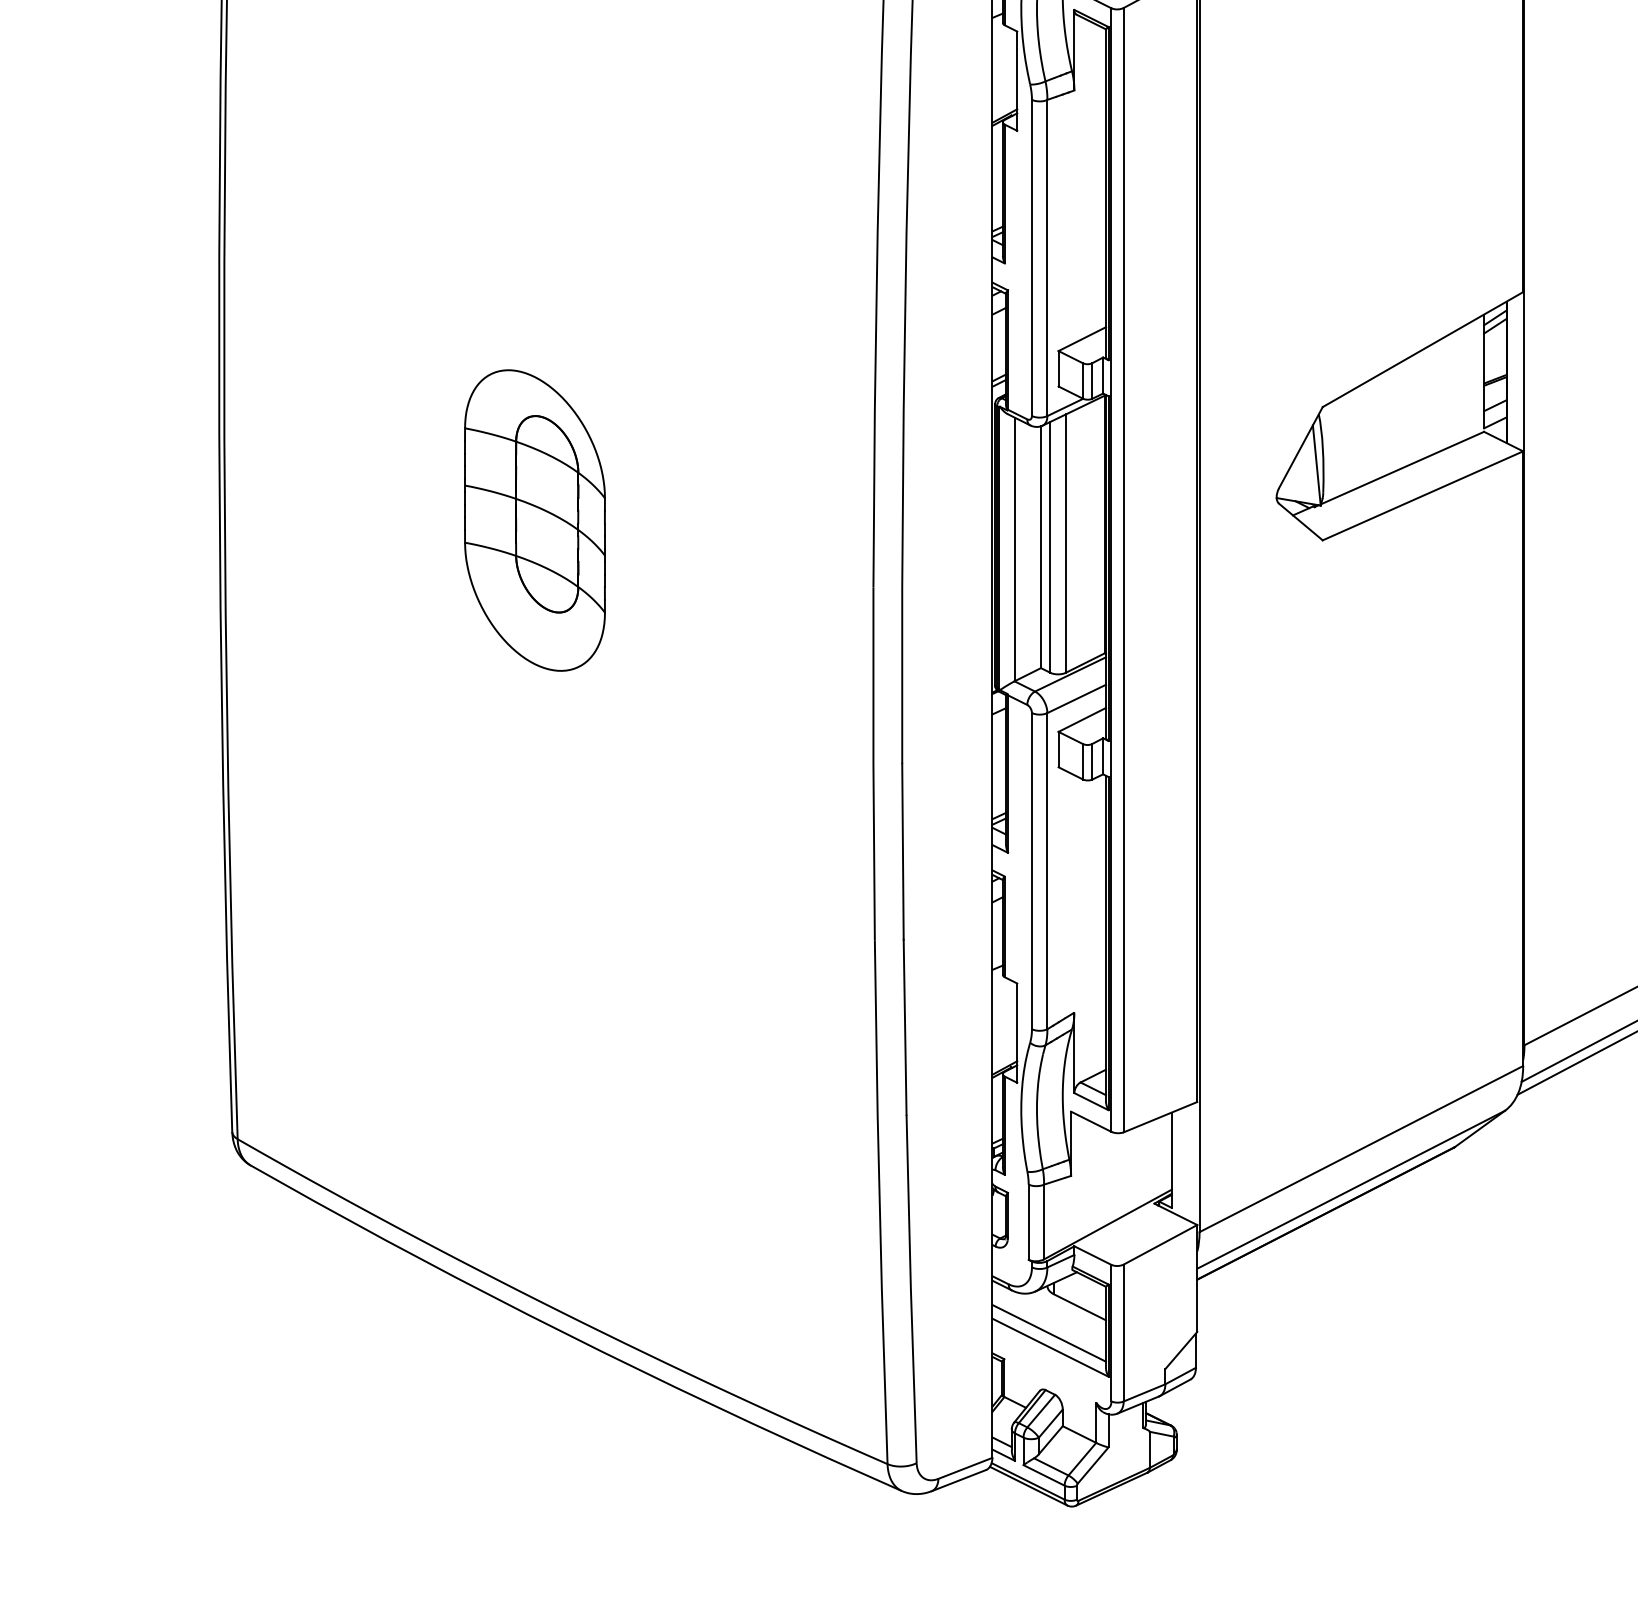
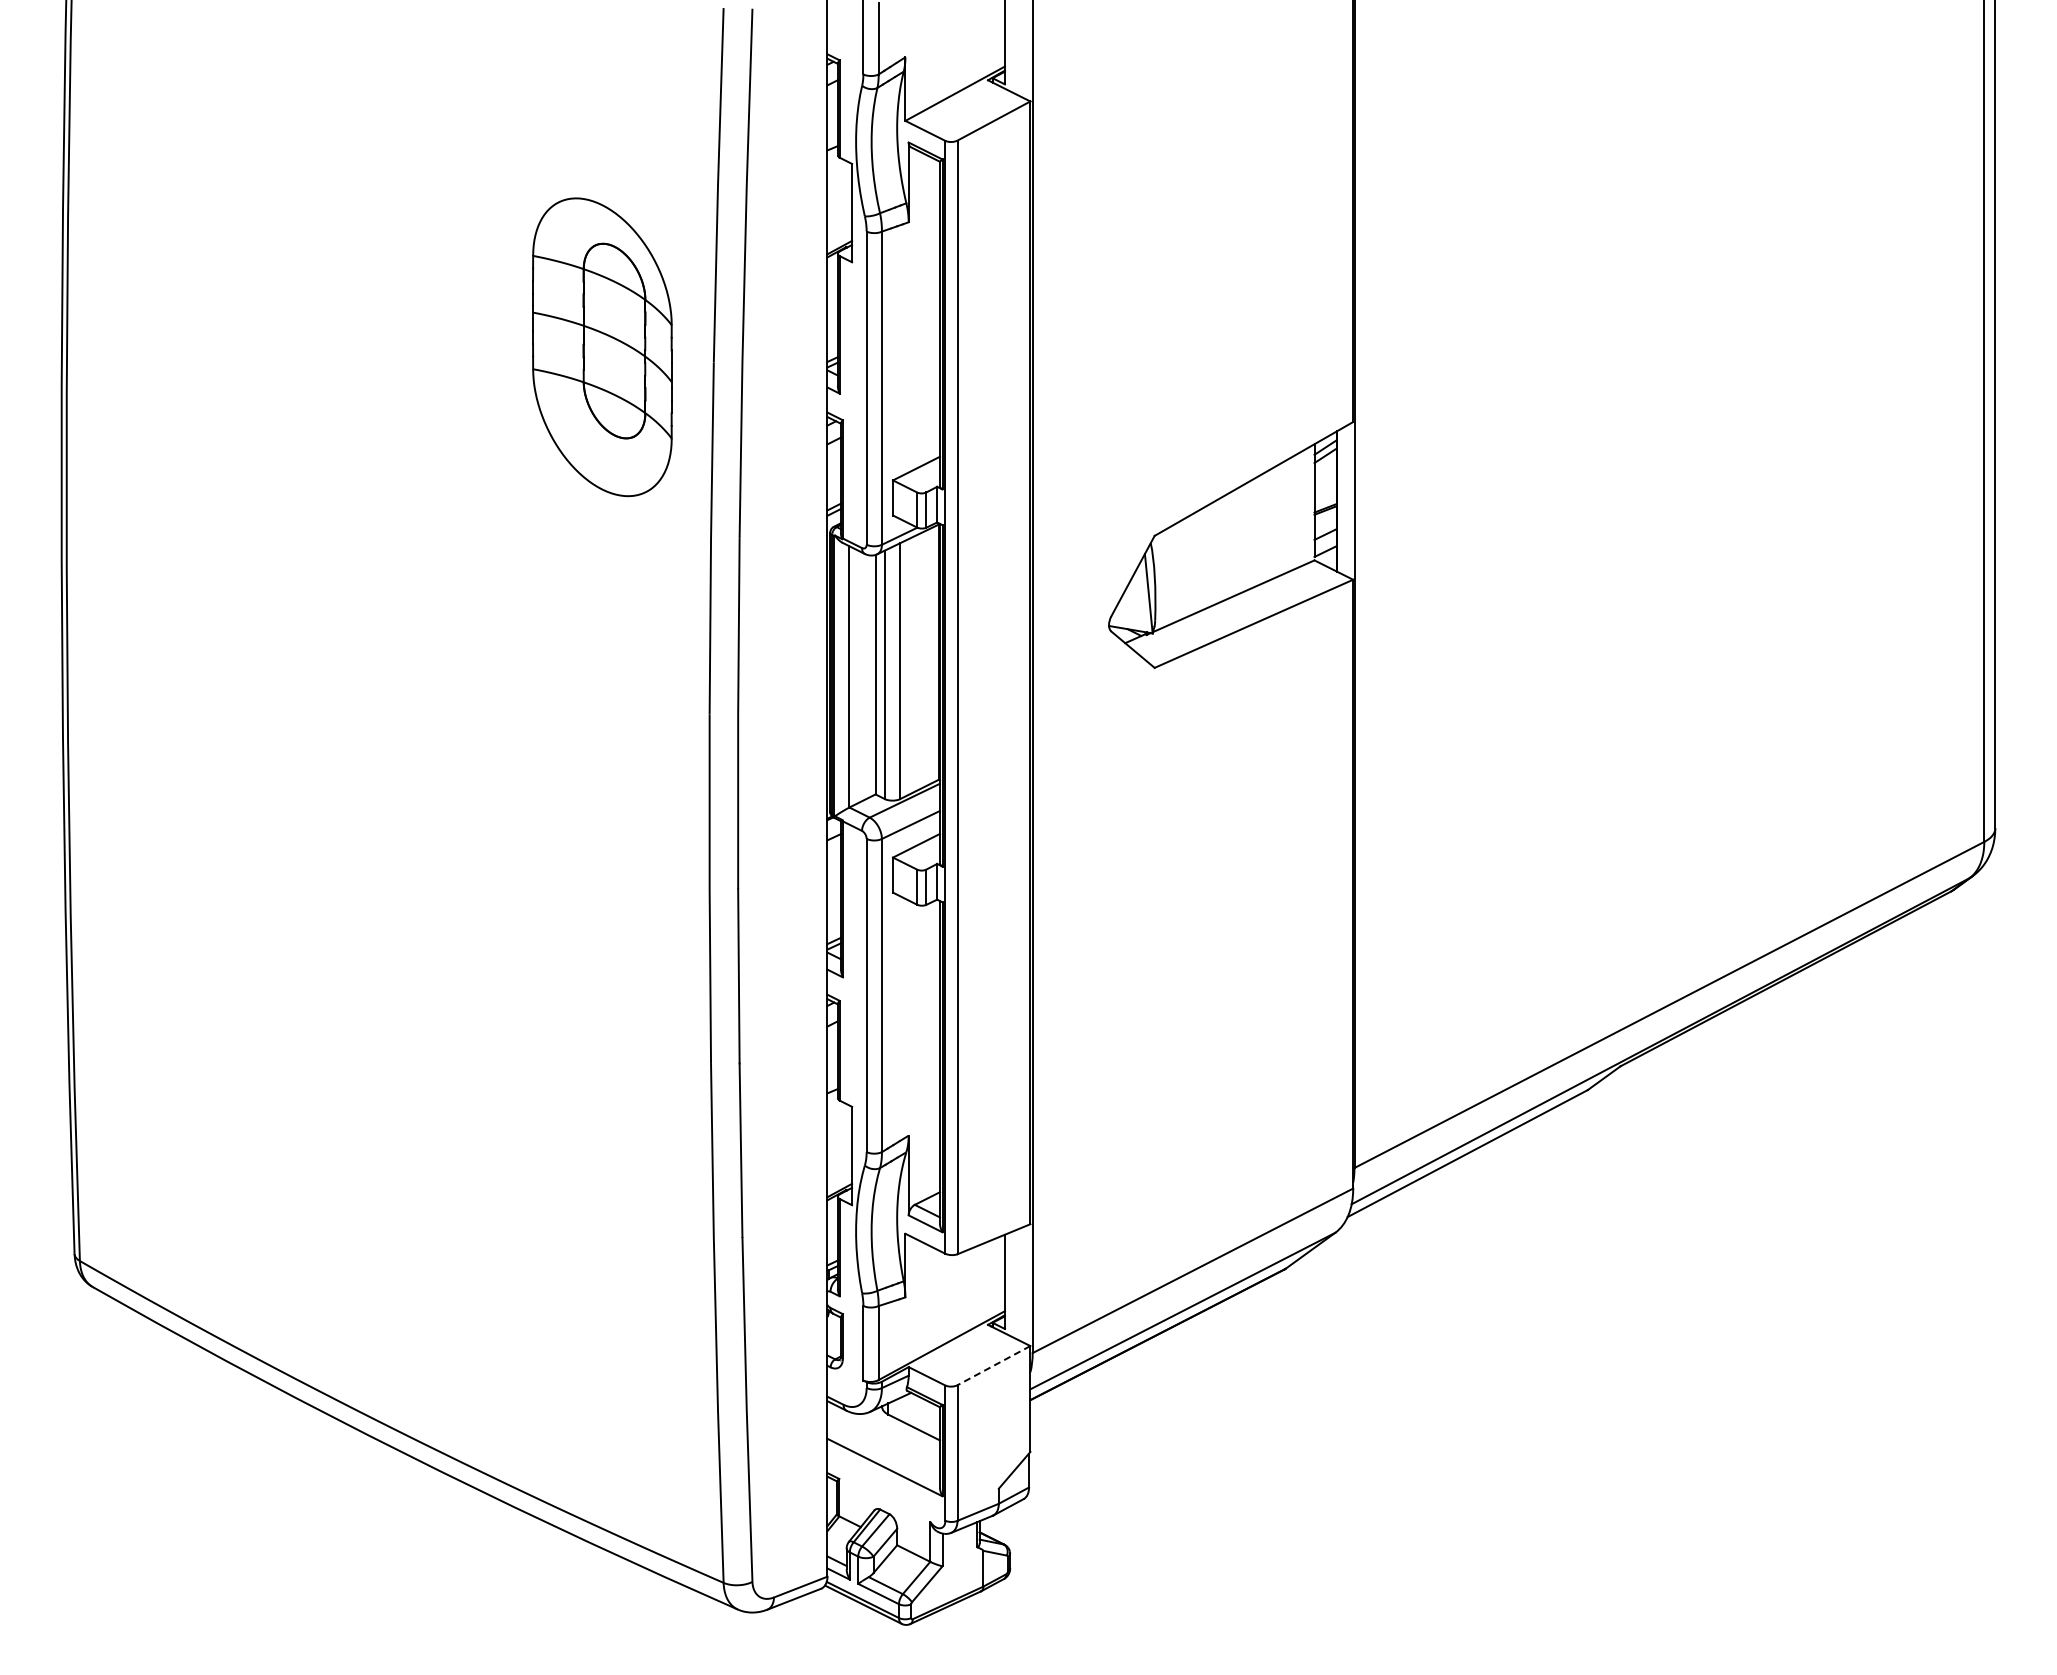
part: (535, 520) -> (602, 347), moved
line: (1160, 1244) -> (993, 1365), solid -> dashed
line: (1048, 1333) -> (883, 1453), removed

